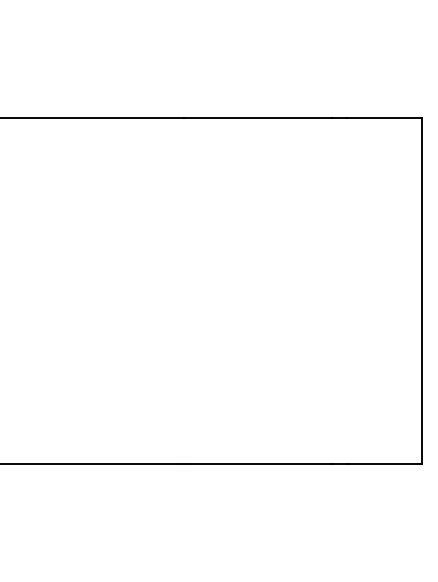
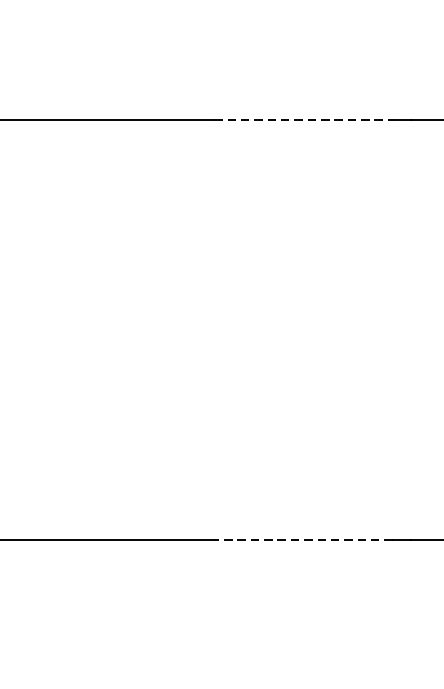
line: (258, 117) -> (304, 119), solid -> dashed
line: (258, 464) -> (304, 540), solid -> dashed

